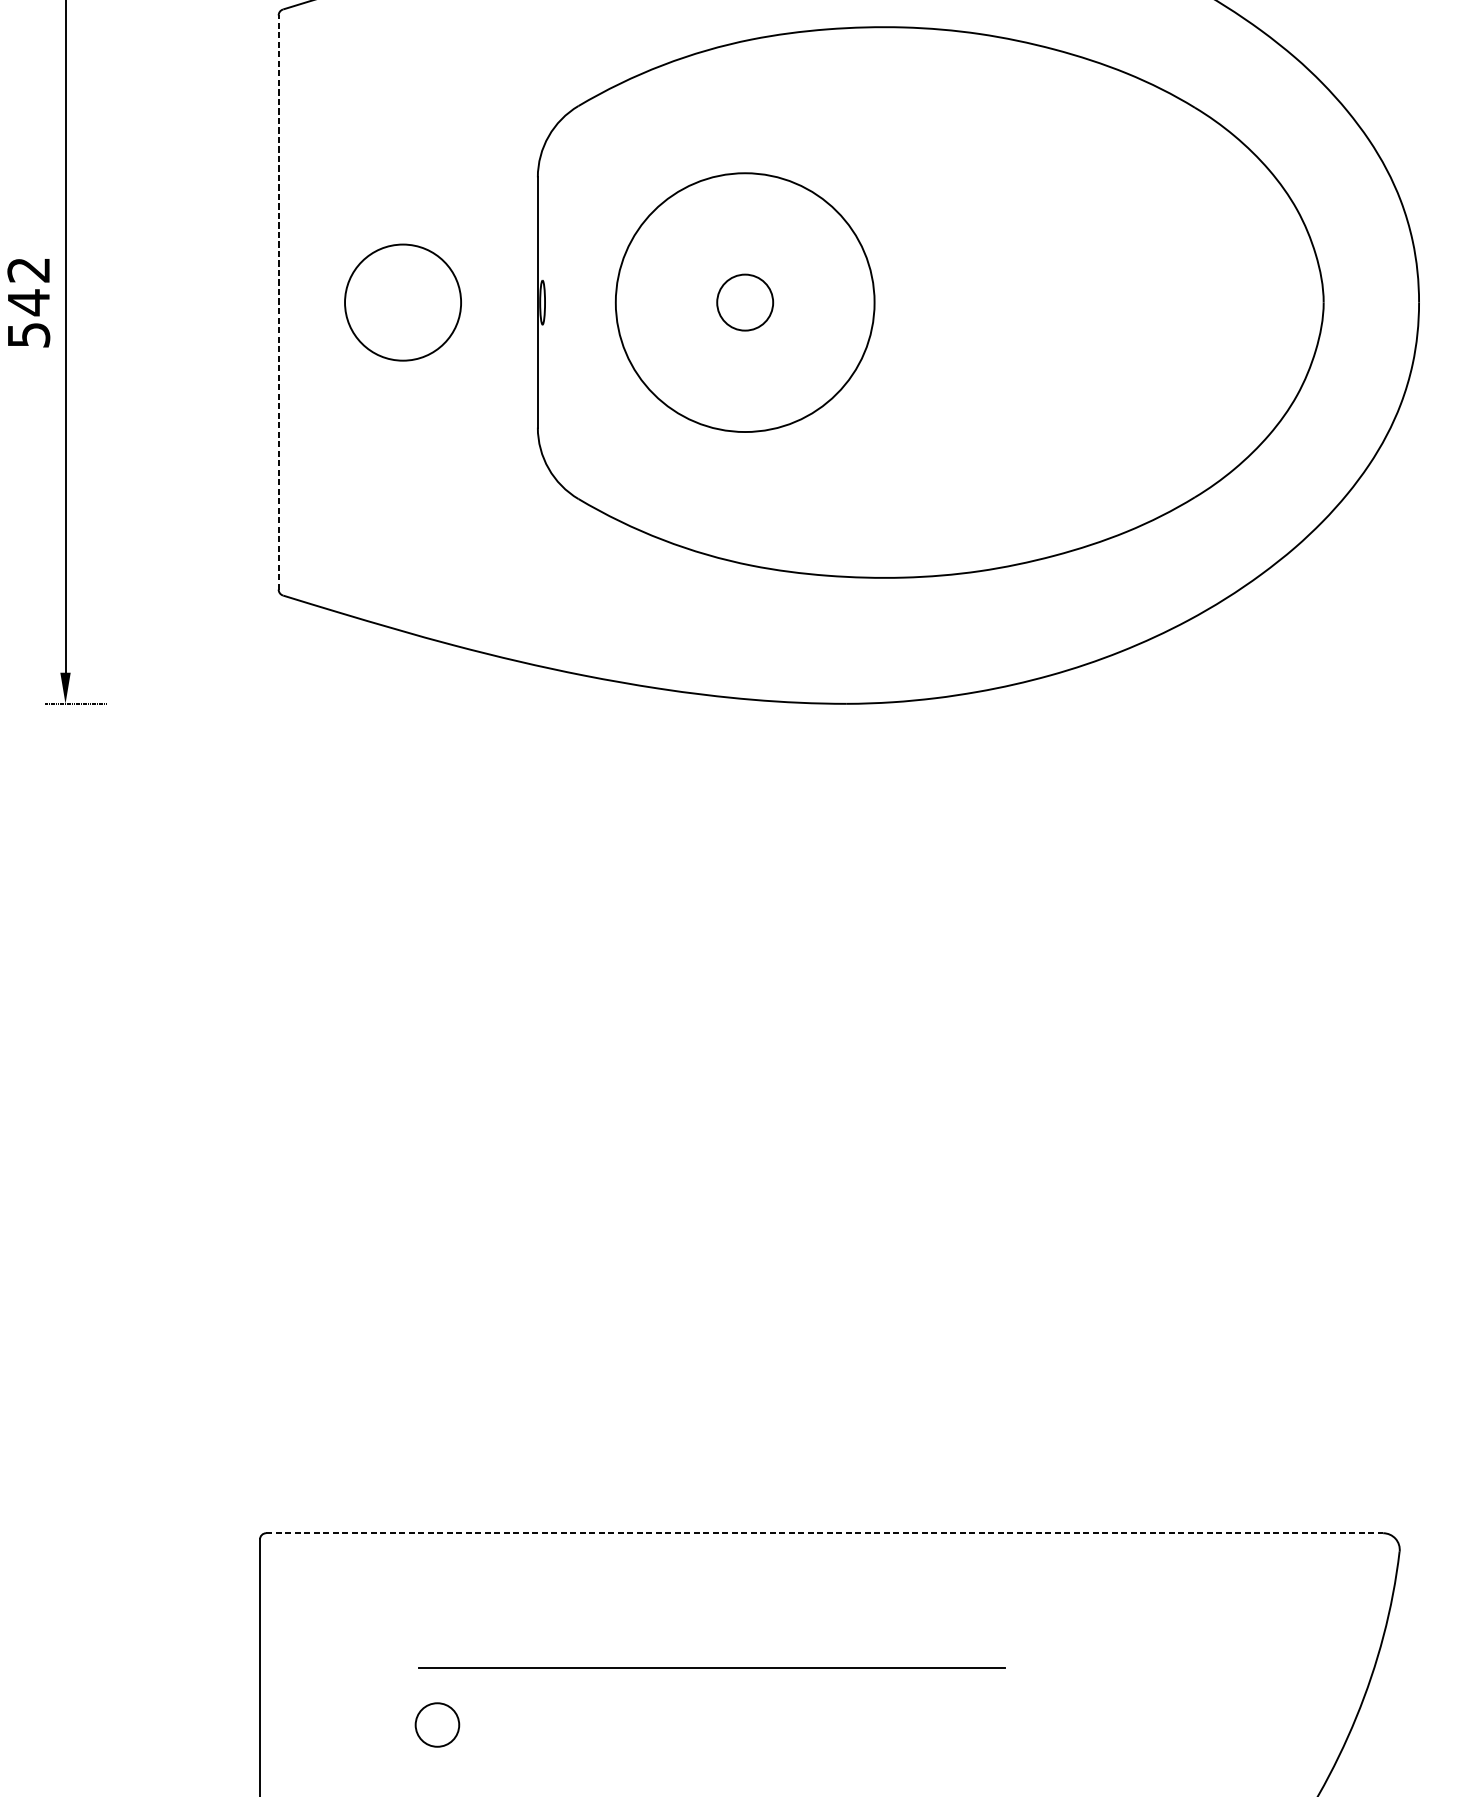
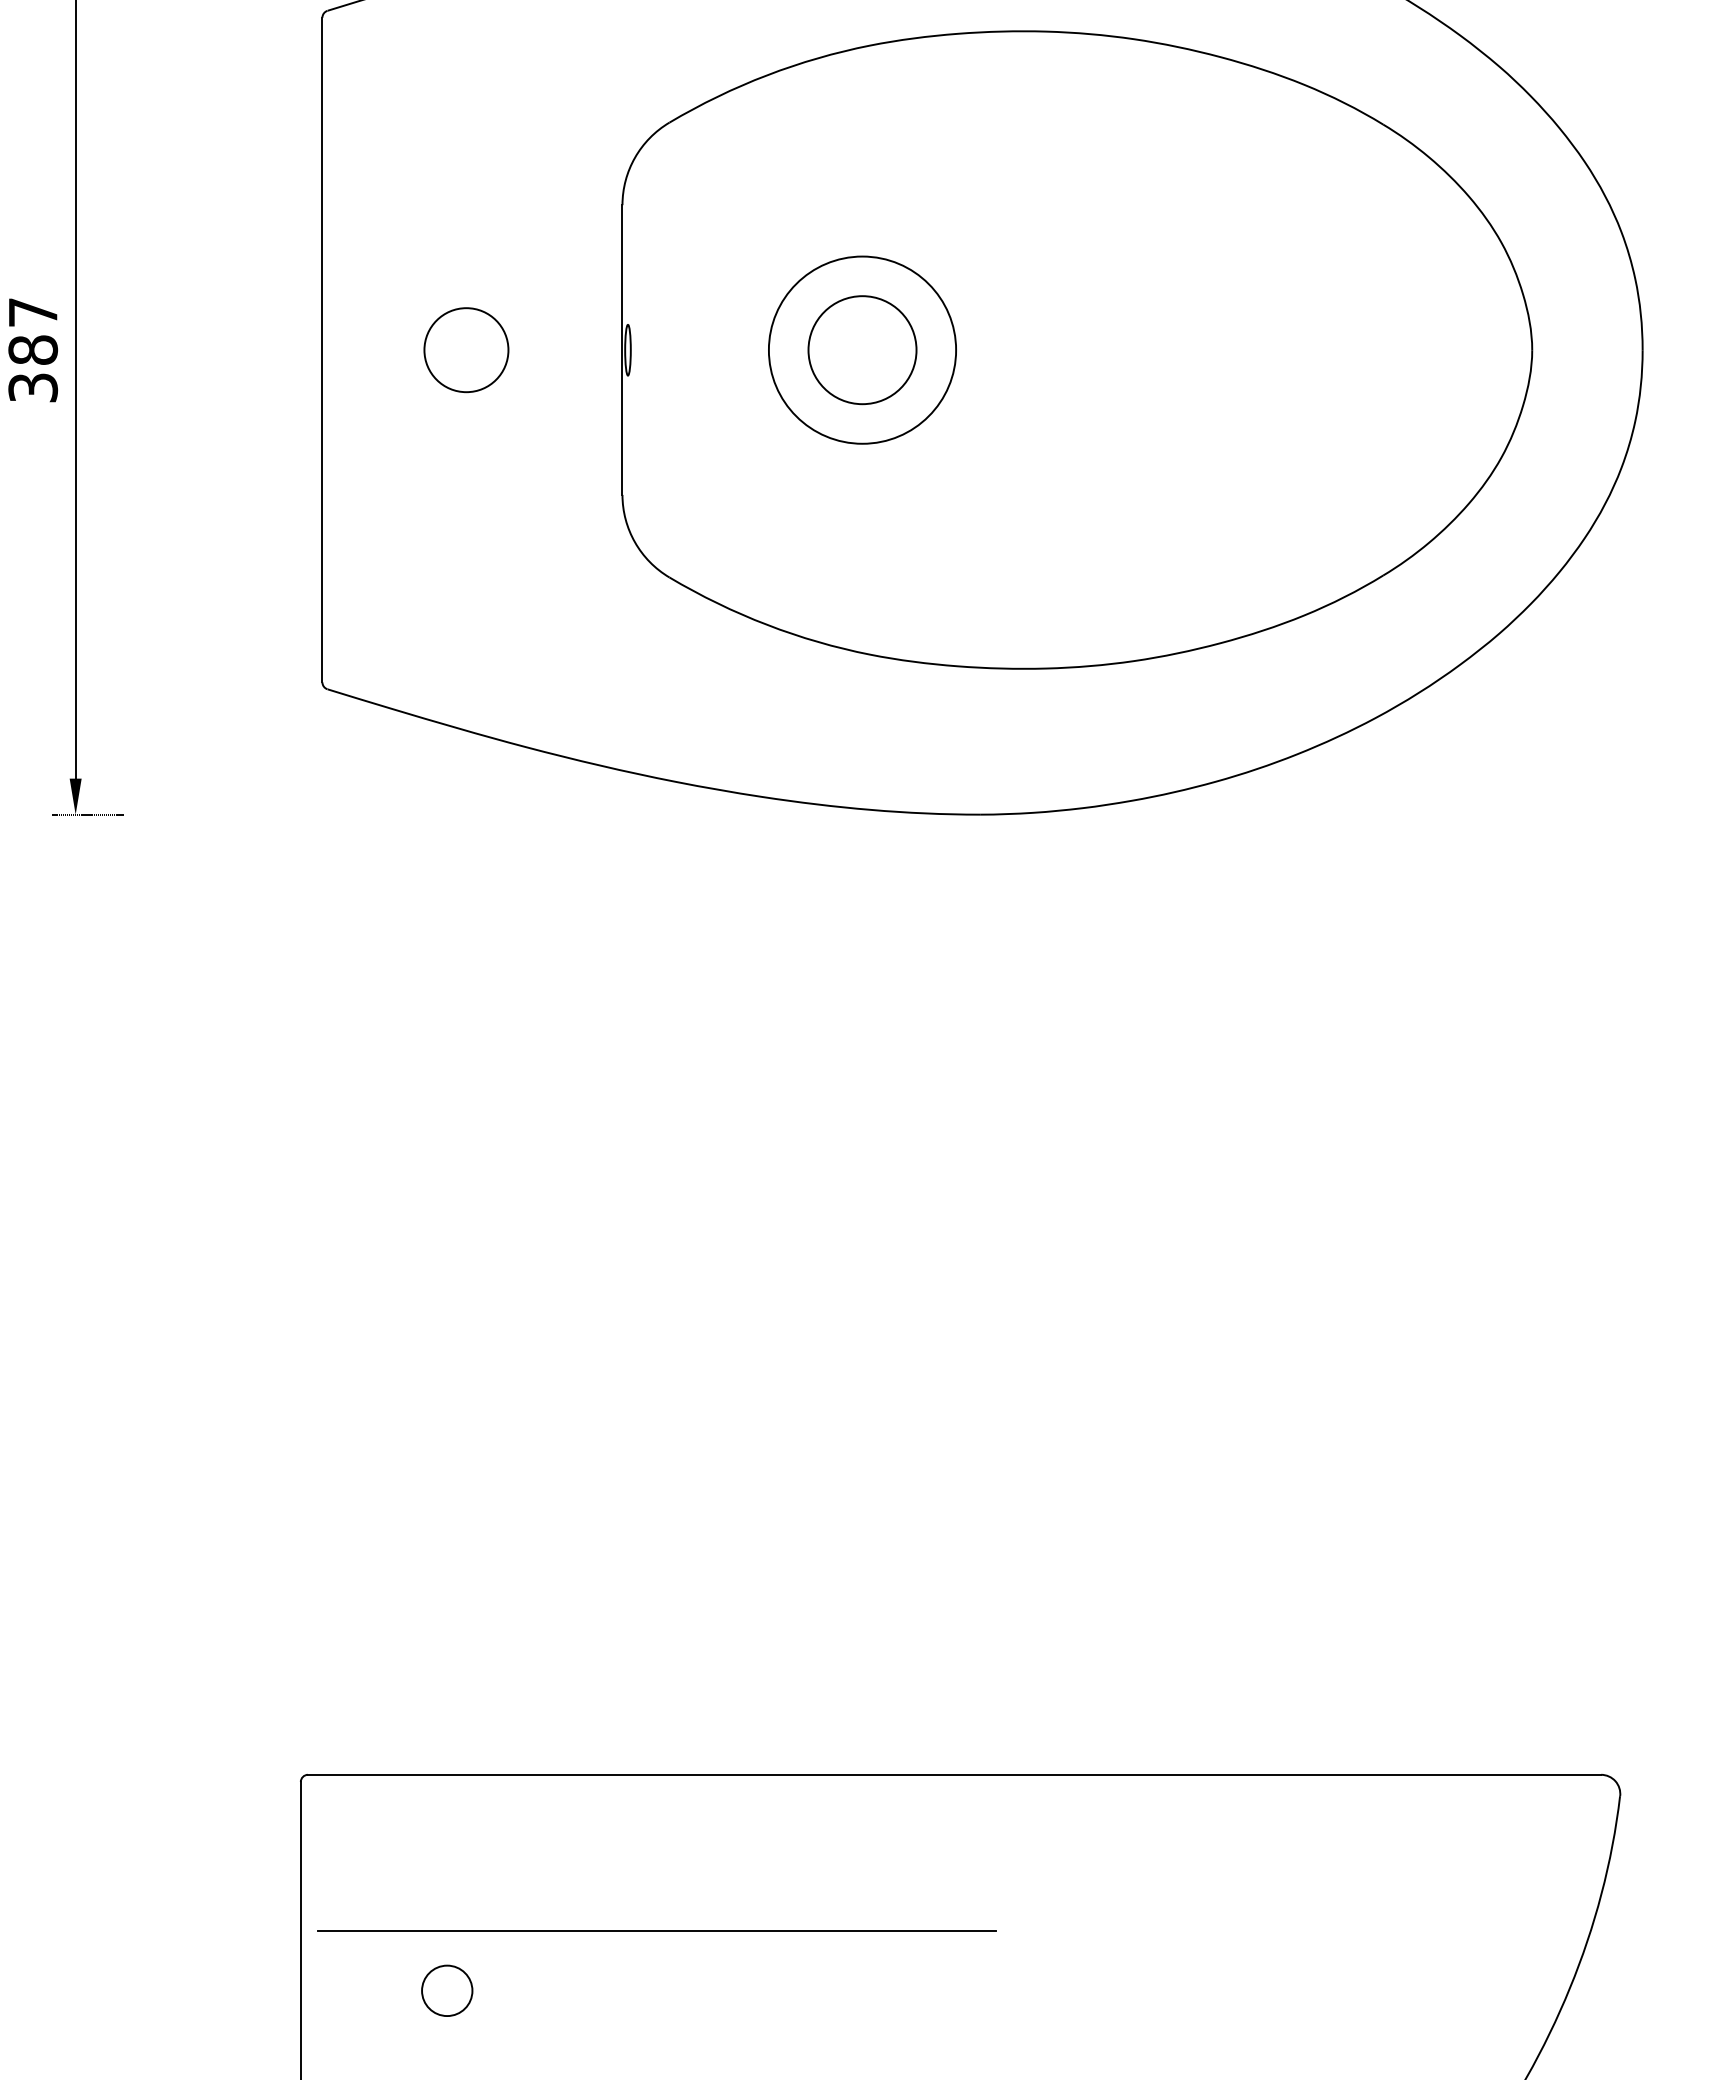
text: (29, 302) -> (33, 349), 542 -> 387
line: (278, 302) -> (322, 349), dashed -> solid
circle: (403, 302) -> (466, 350), size x0.62
circle: (745, 302) -> (862, 349), size x0.62
circle: (745, 302) -> (862, 350), size x1.67
line: (824, 1532) -> (954, 1774), dashed -> solid
line: (711, 1667) -> (656, 1930), moved
circle: (437, 1724) -> (447, 1990), moved

